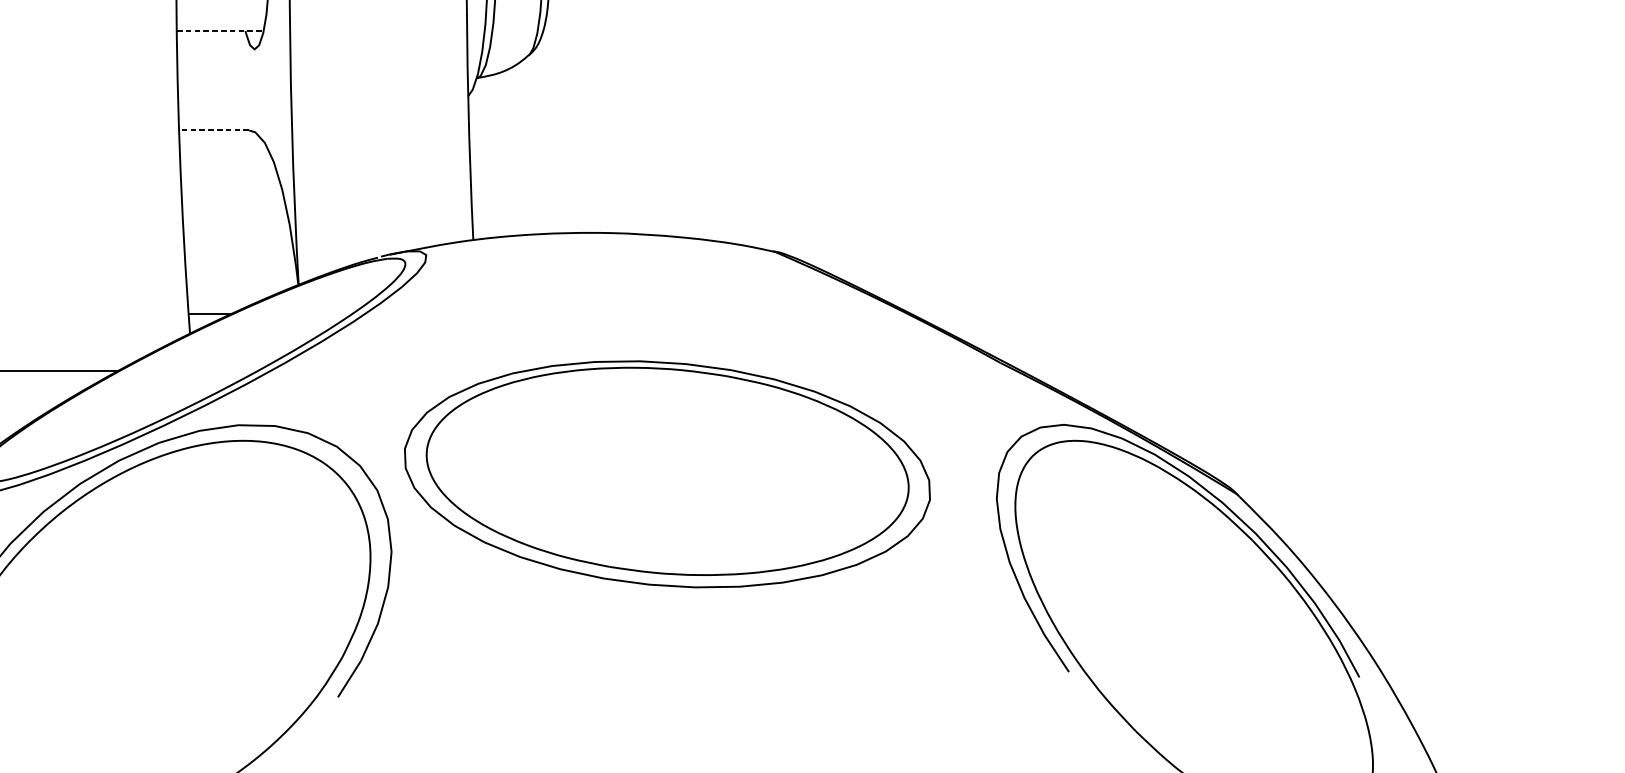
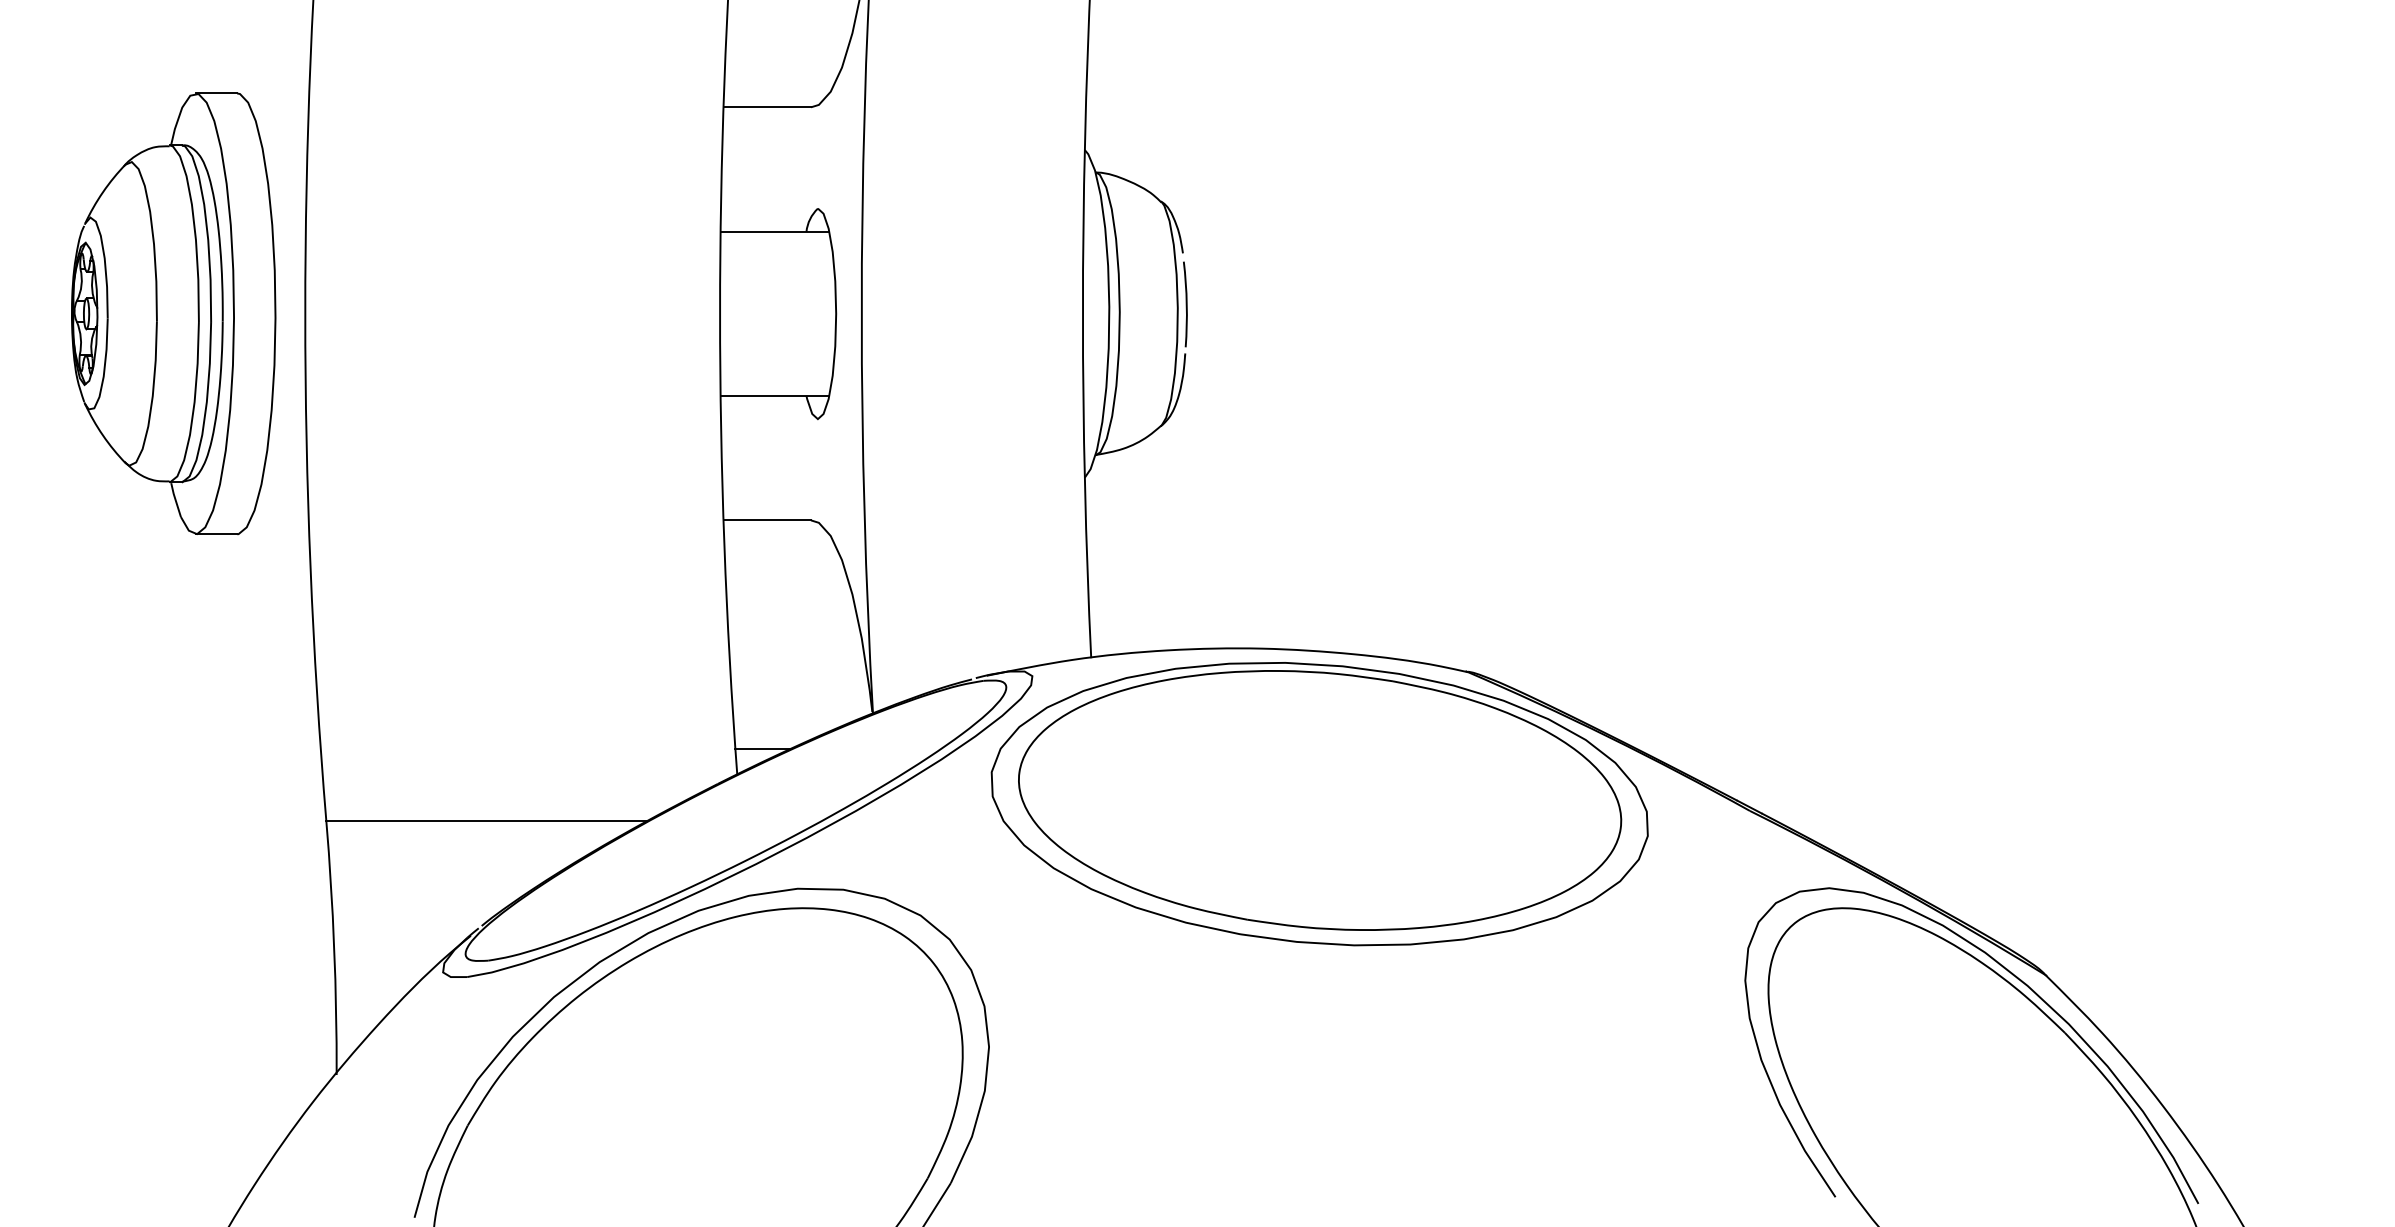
line: (220, 30) -> (775, 395), dashed -> solid
line: (214, 130) -> (767, 520), dashed -> solid
part: (667, 474) -> (1319, 804), moved

